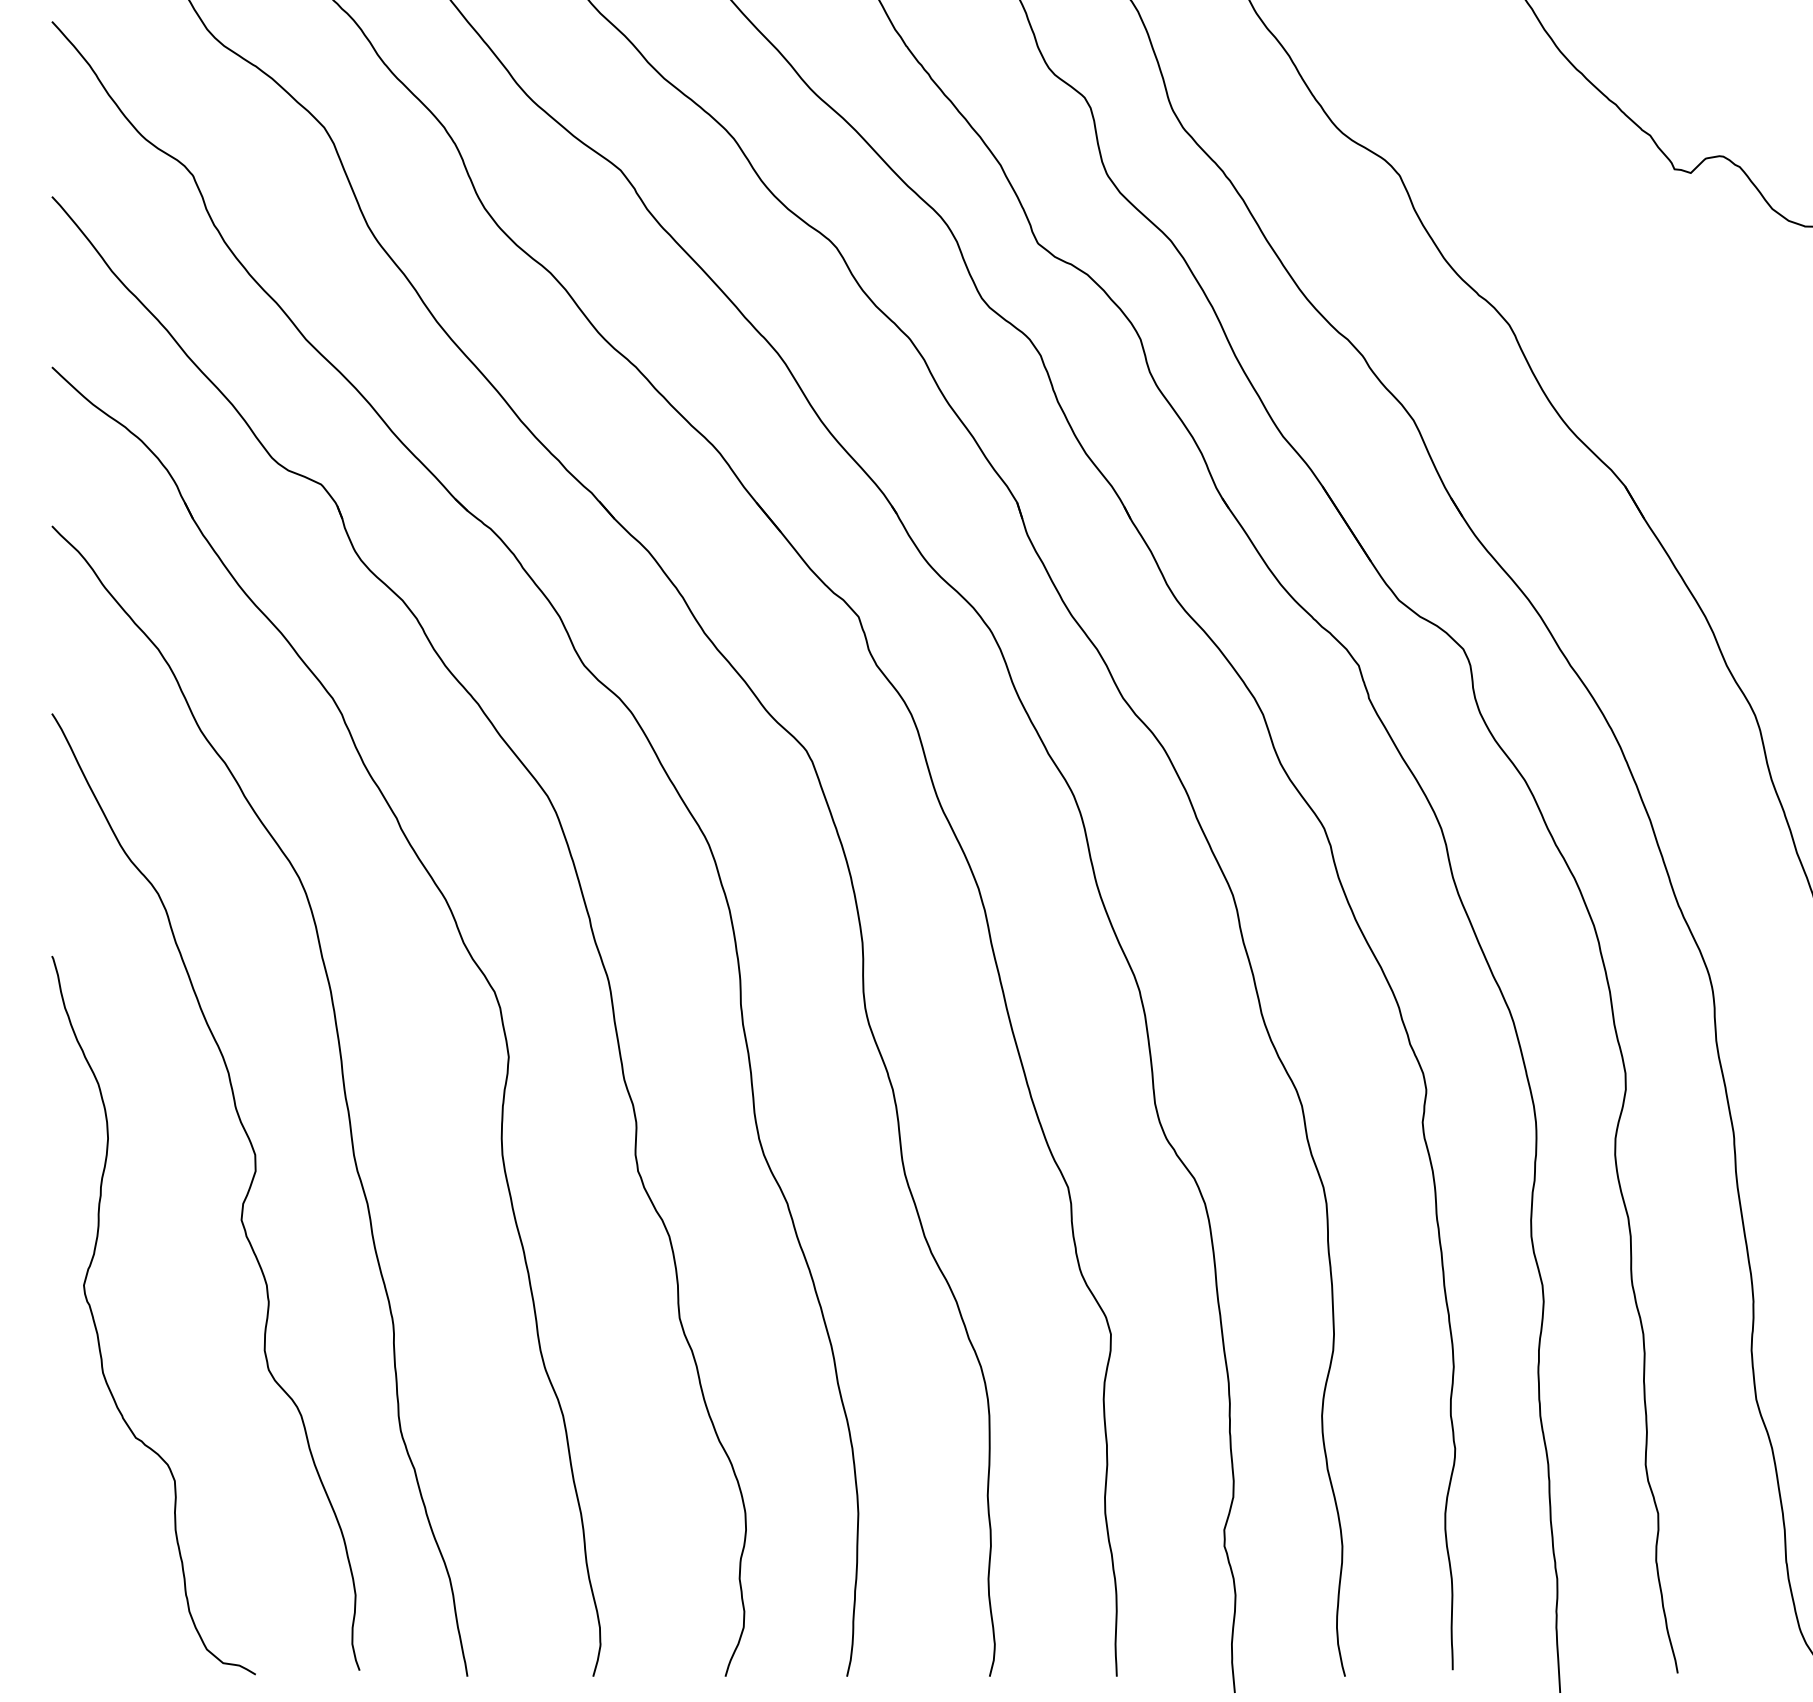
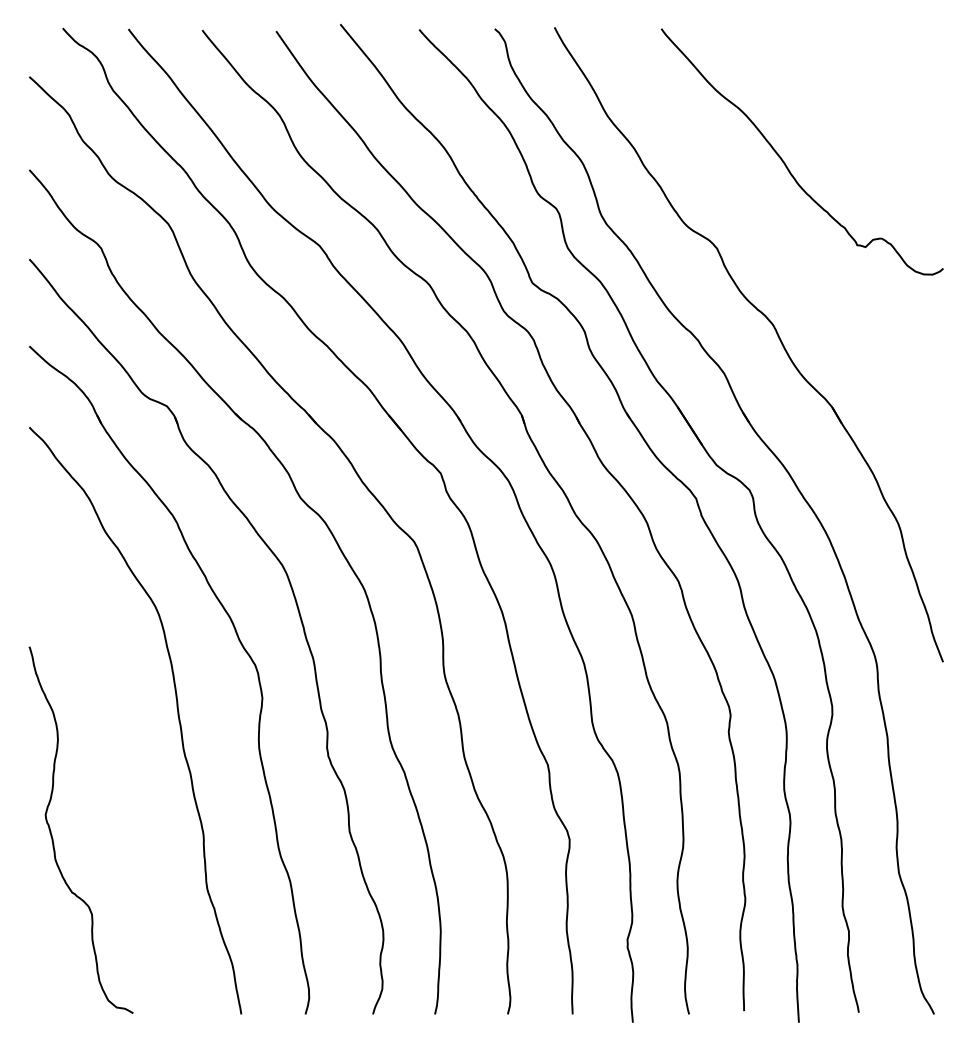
curve: (242, 1200) -> (126, 771), removed

